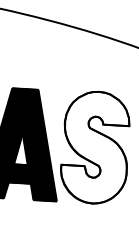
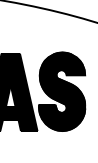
fill: (94, 147) -> (61, 91), added

